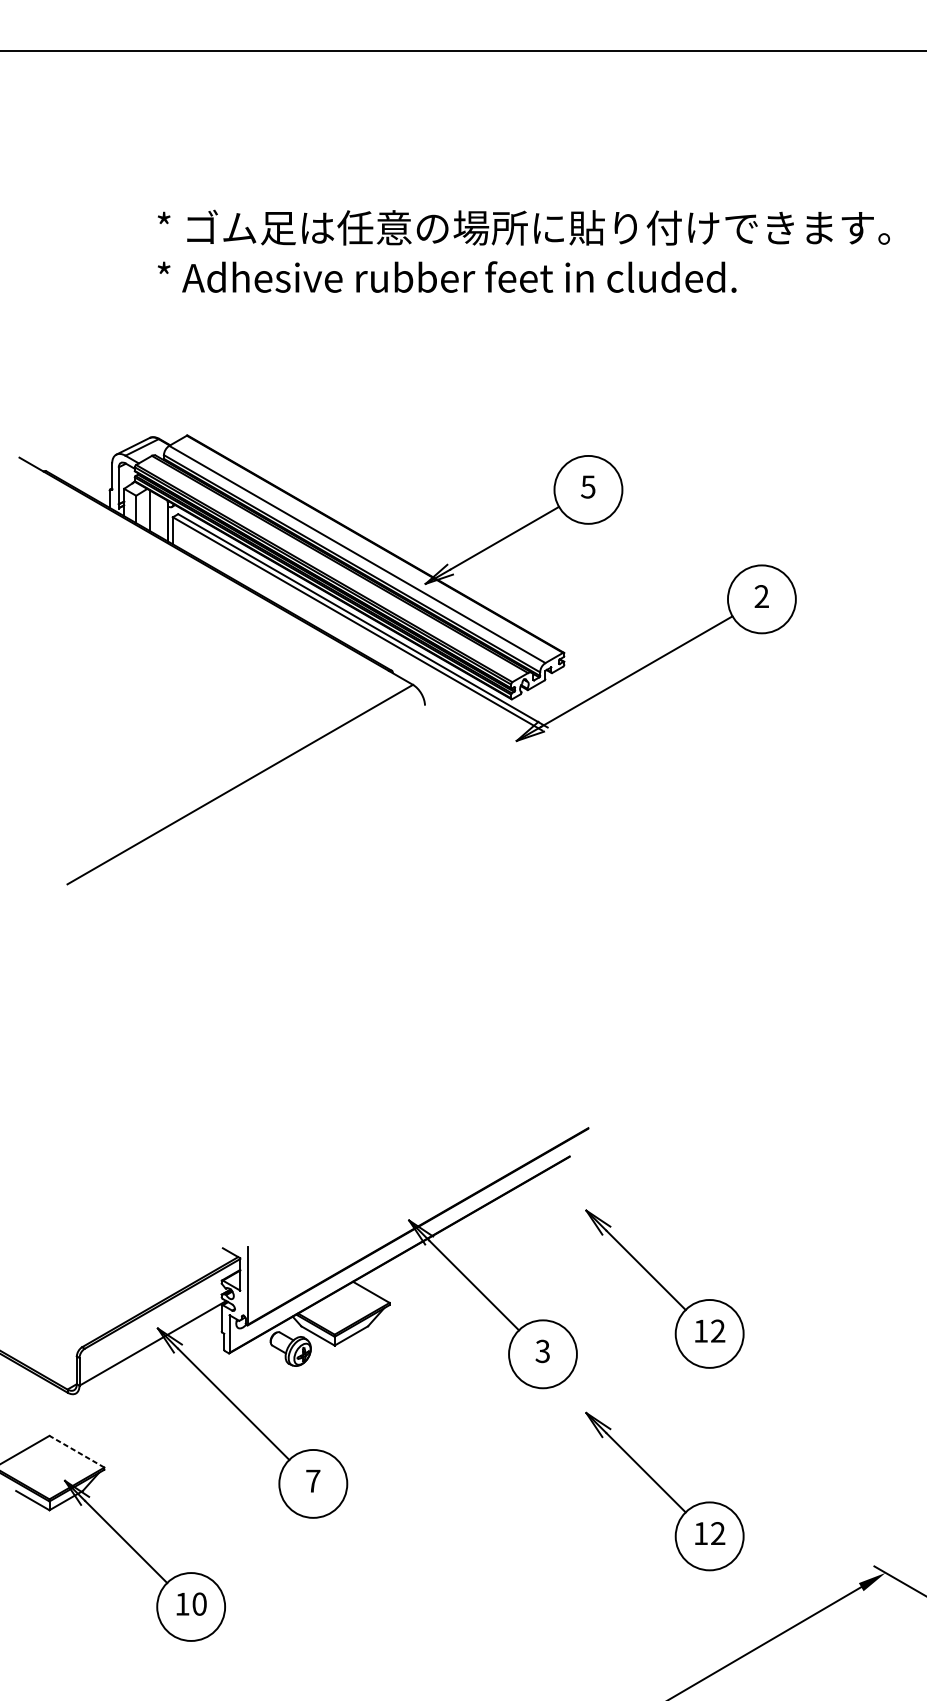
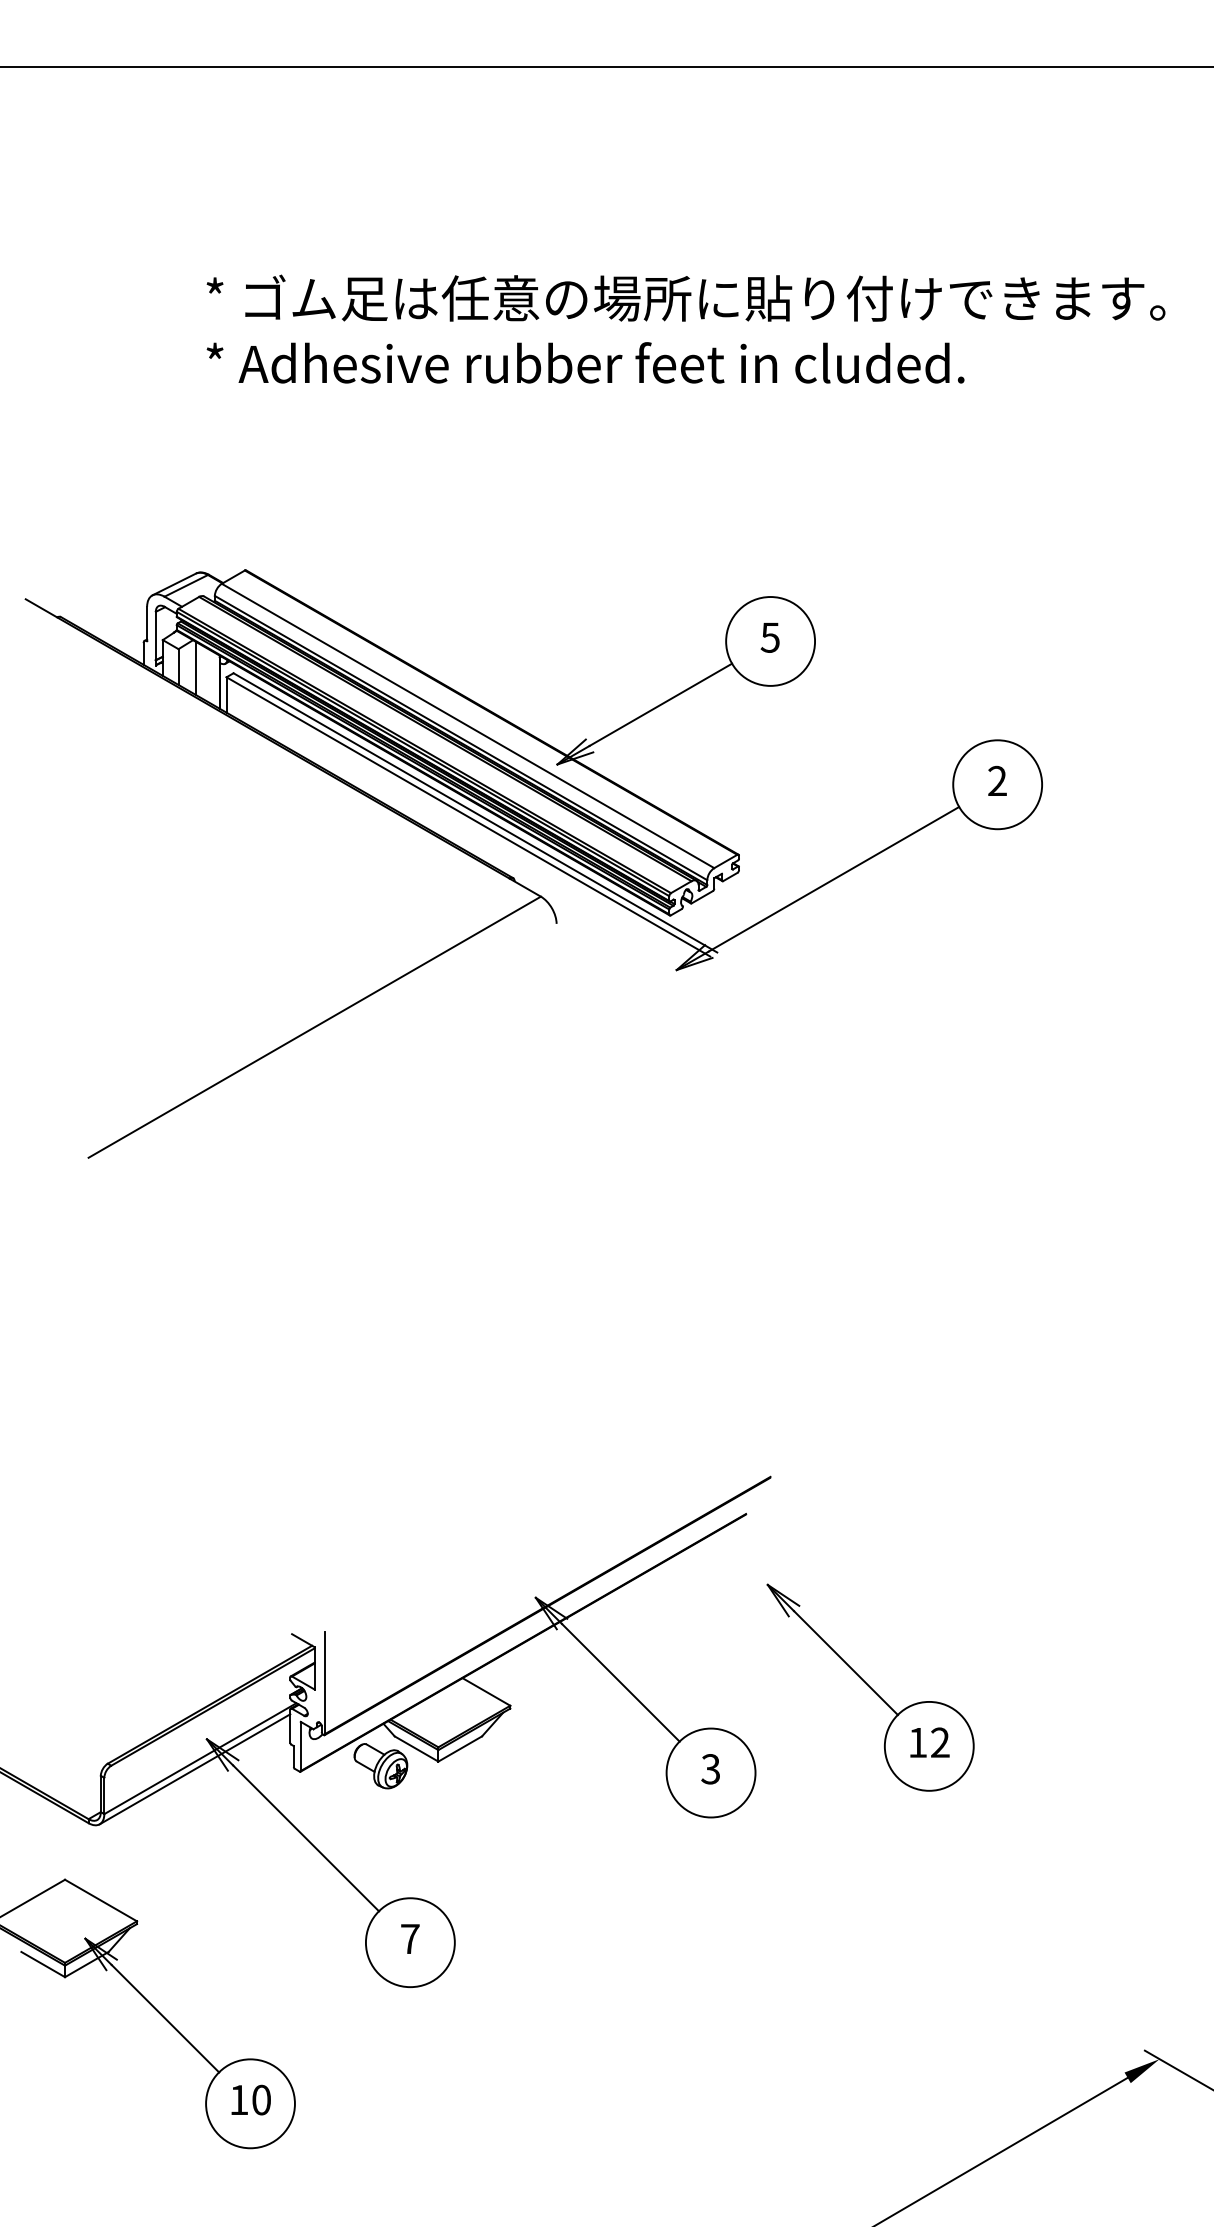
line: (148, 1351) -> (194, 1769), added
line: (77, 1451) -> (101, 1900), dashed -> solid
part: (664, 1491) -> (870, 1952), removed

